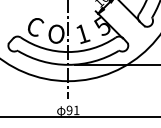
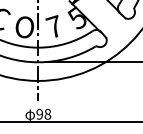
text: (82, 33) -> (54, 26), 1 -> 7
text: (76, 110) -> (47, 114), 91 -> 98

